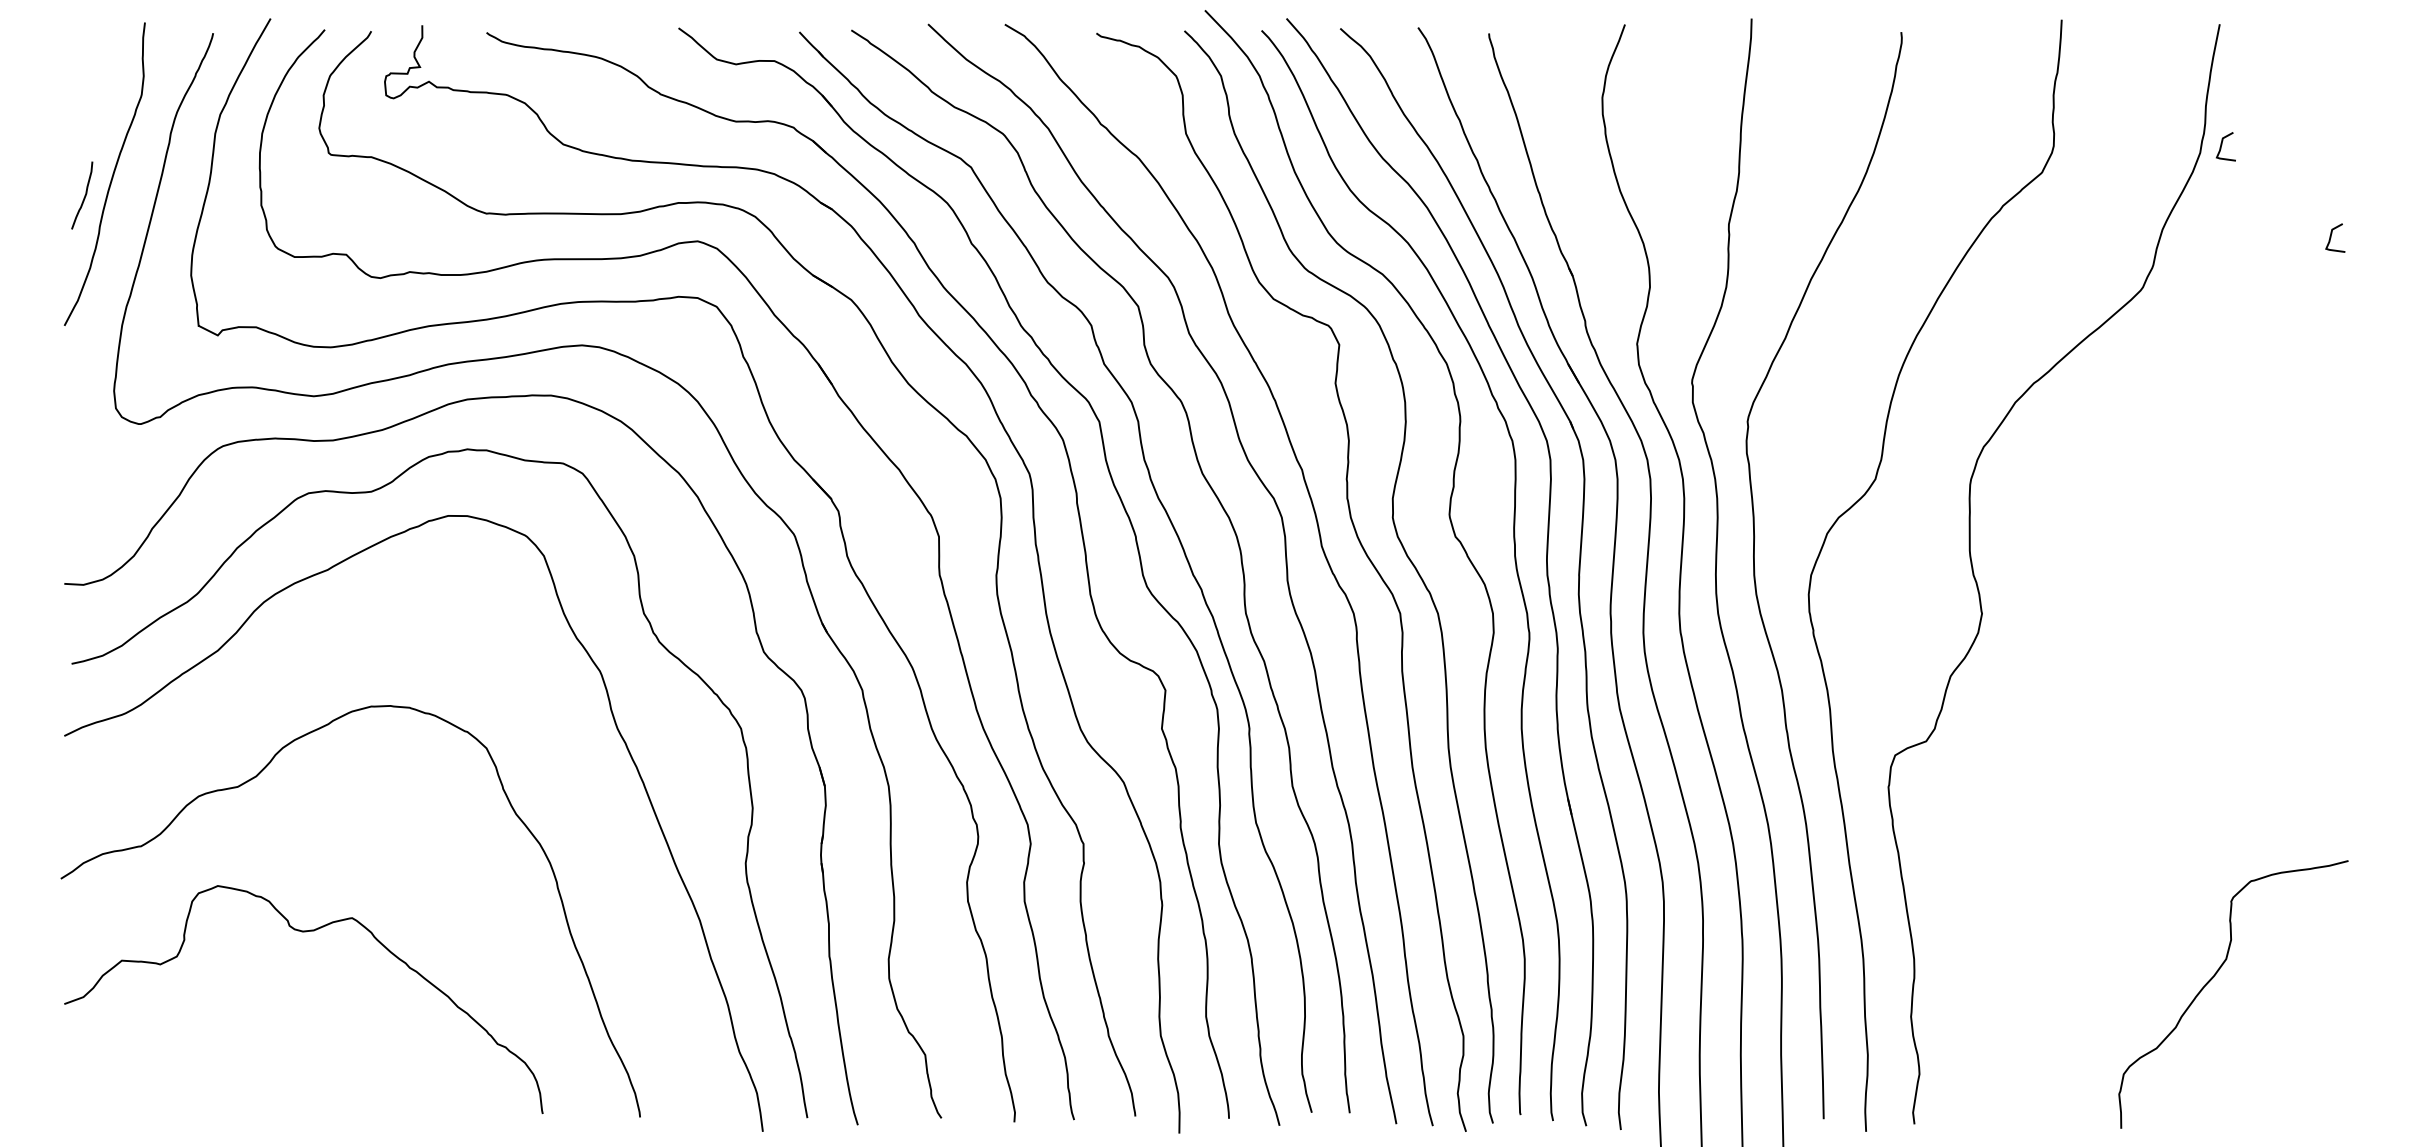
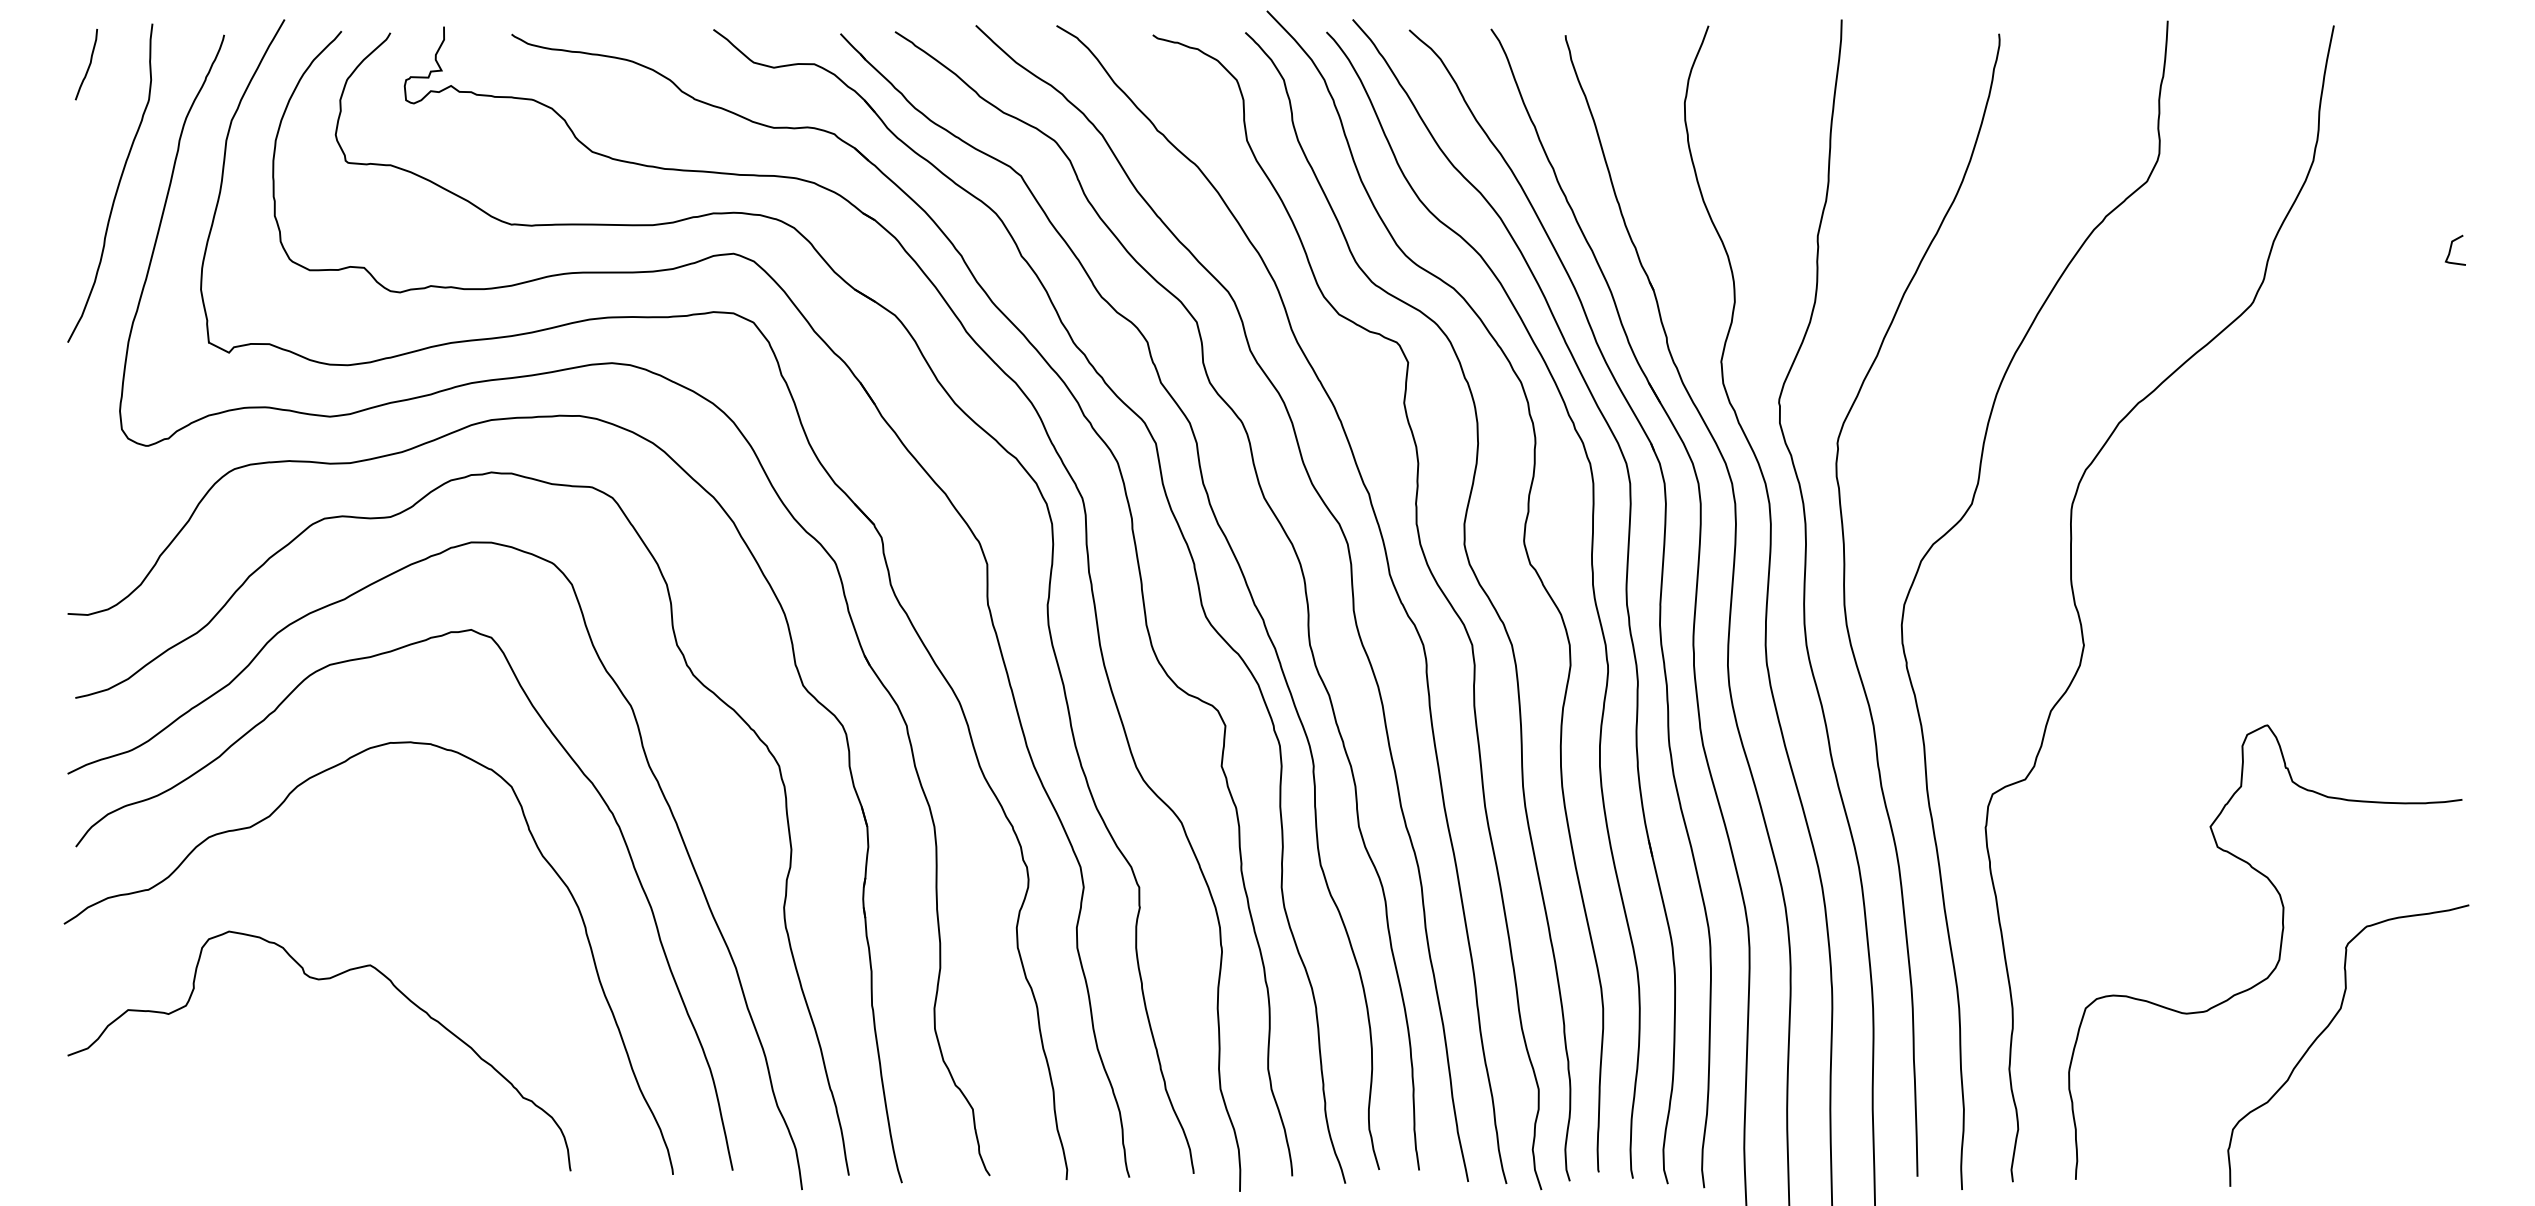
curve: (2222, 145) -> (2336, 153), removed
curve: (84, 196) -> (88, 65), moved
curve: (545, 725) -> (573, 762), added
curve: (2167, 909) -> (2278, 956), added

